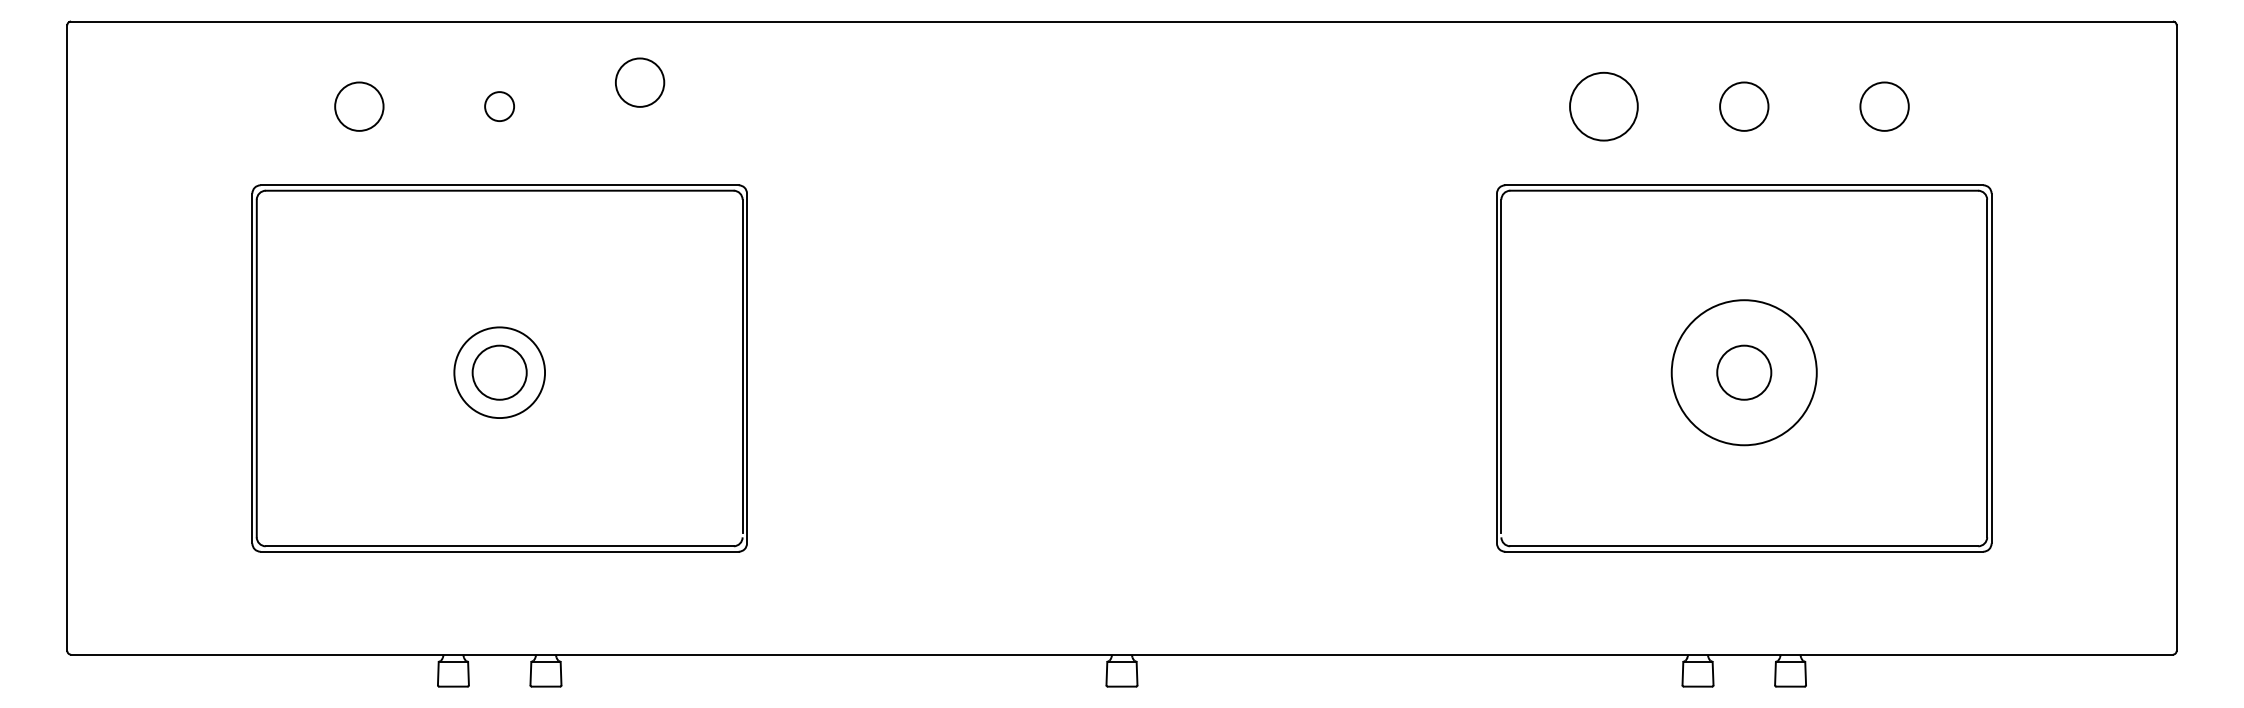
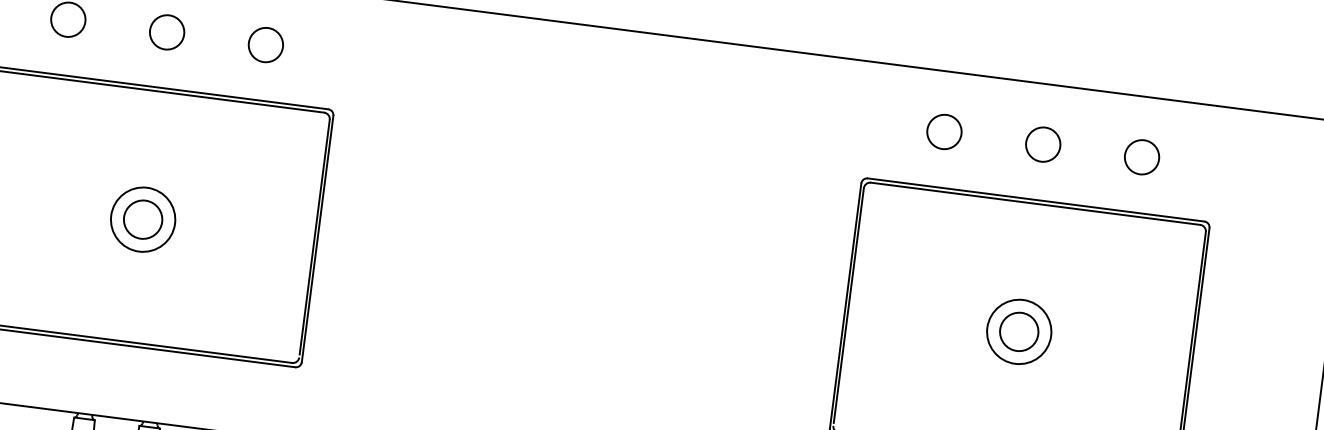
circle: (640, 82) -> (266, 44), moved
circle: (499, 106) -> (167, 32), size x1.67
circle: (1603, 106) -> (944, 131), size x0.71
circle: (1743, 372) -> (1018, 331), size x0.62

